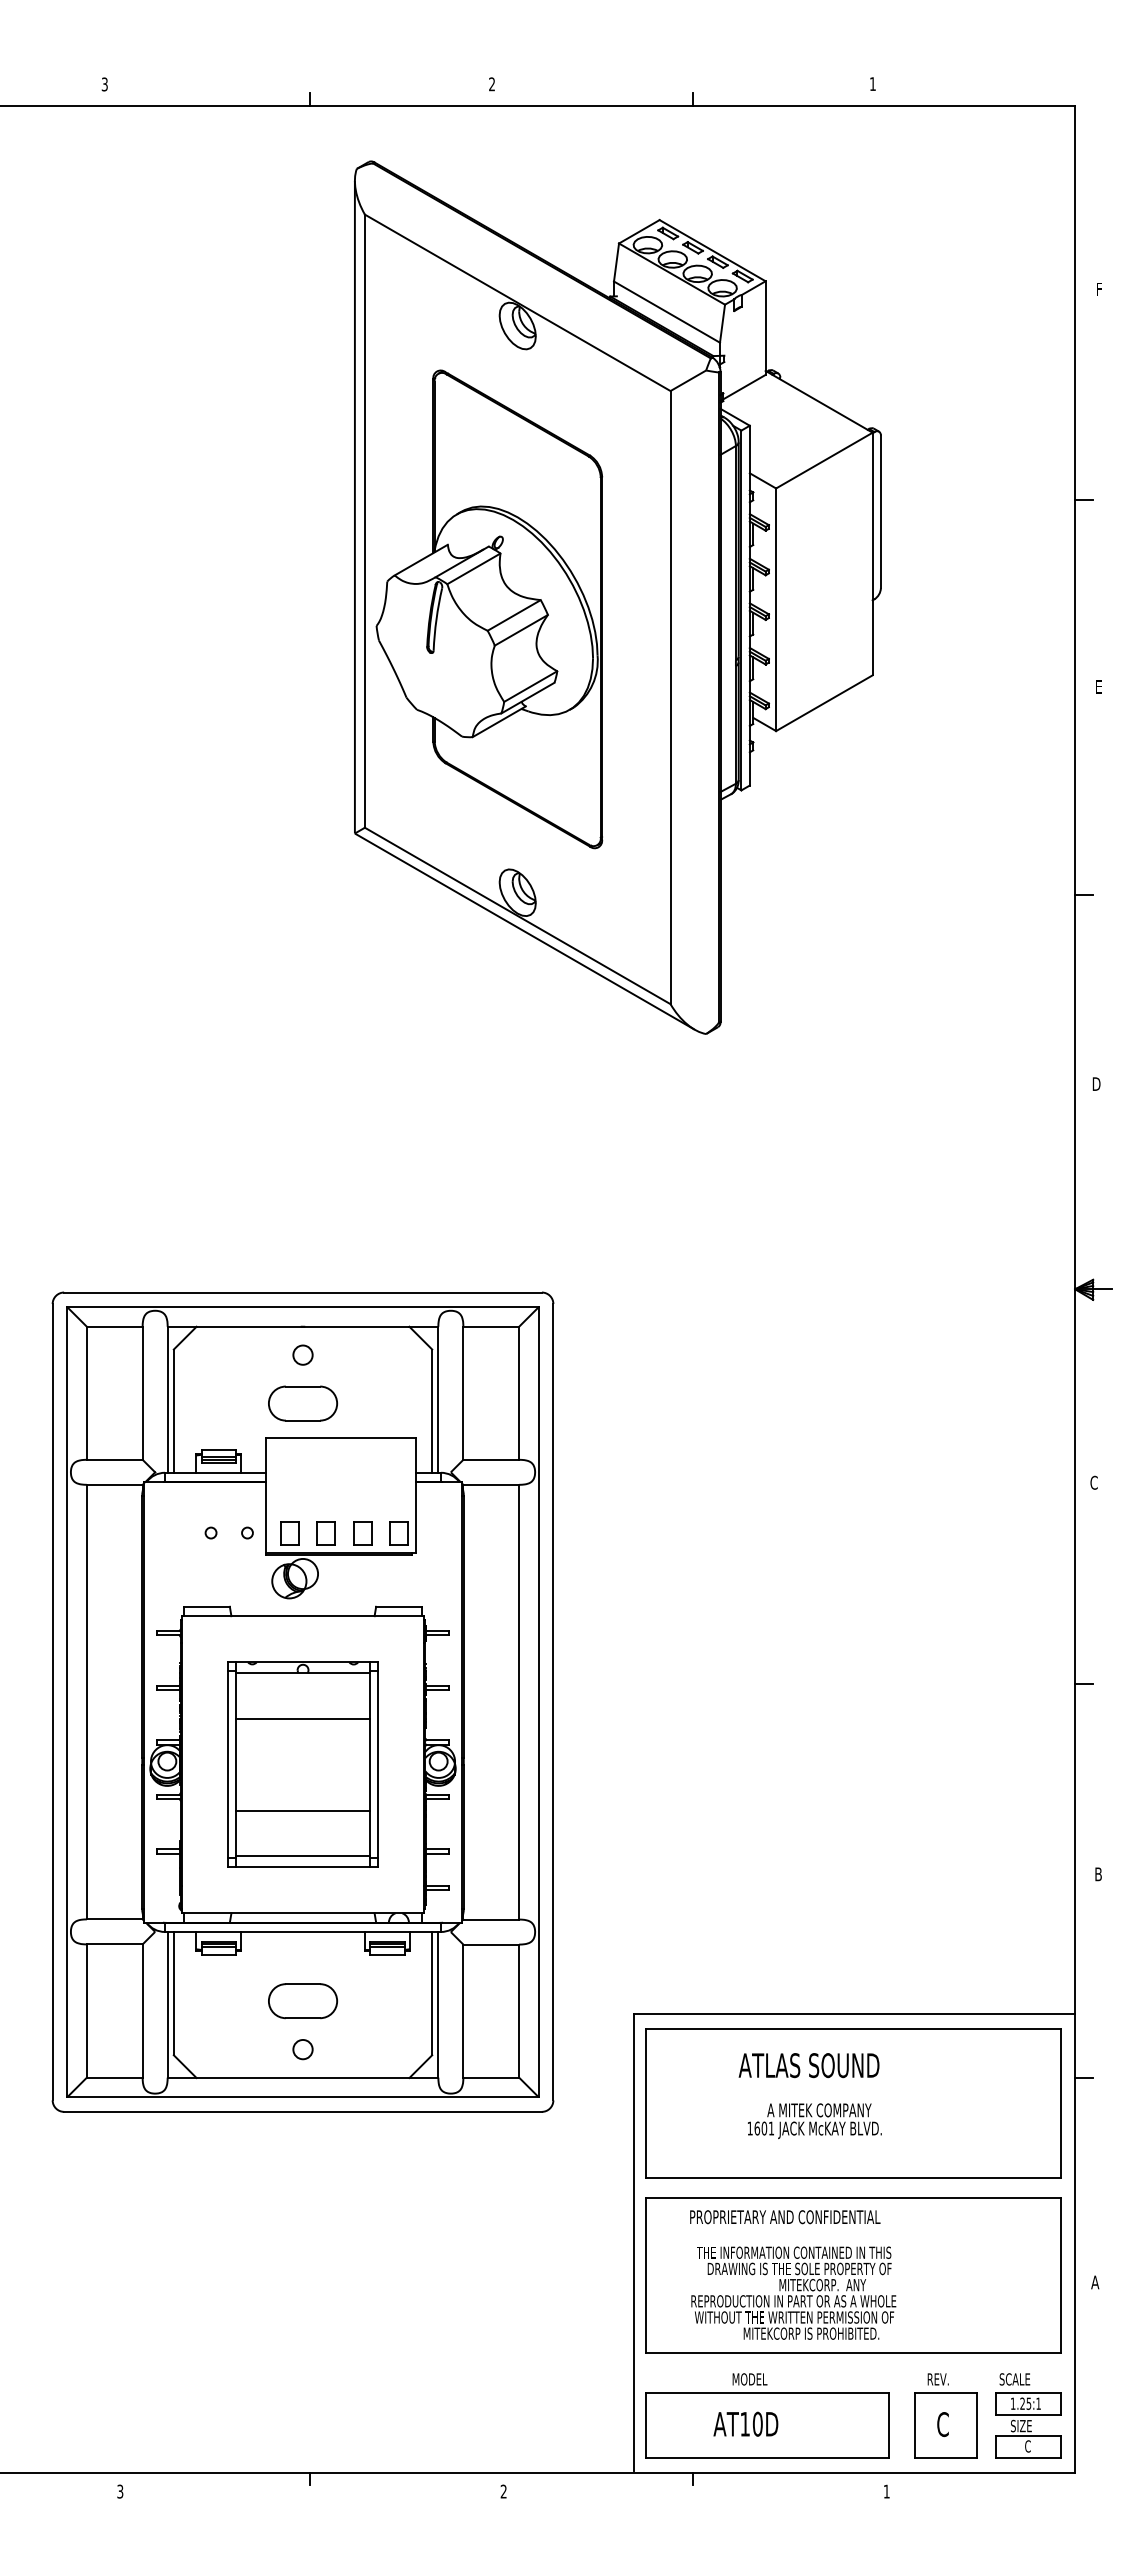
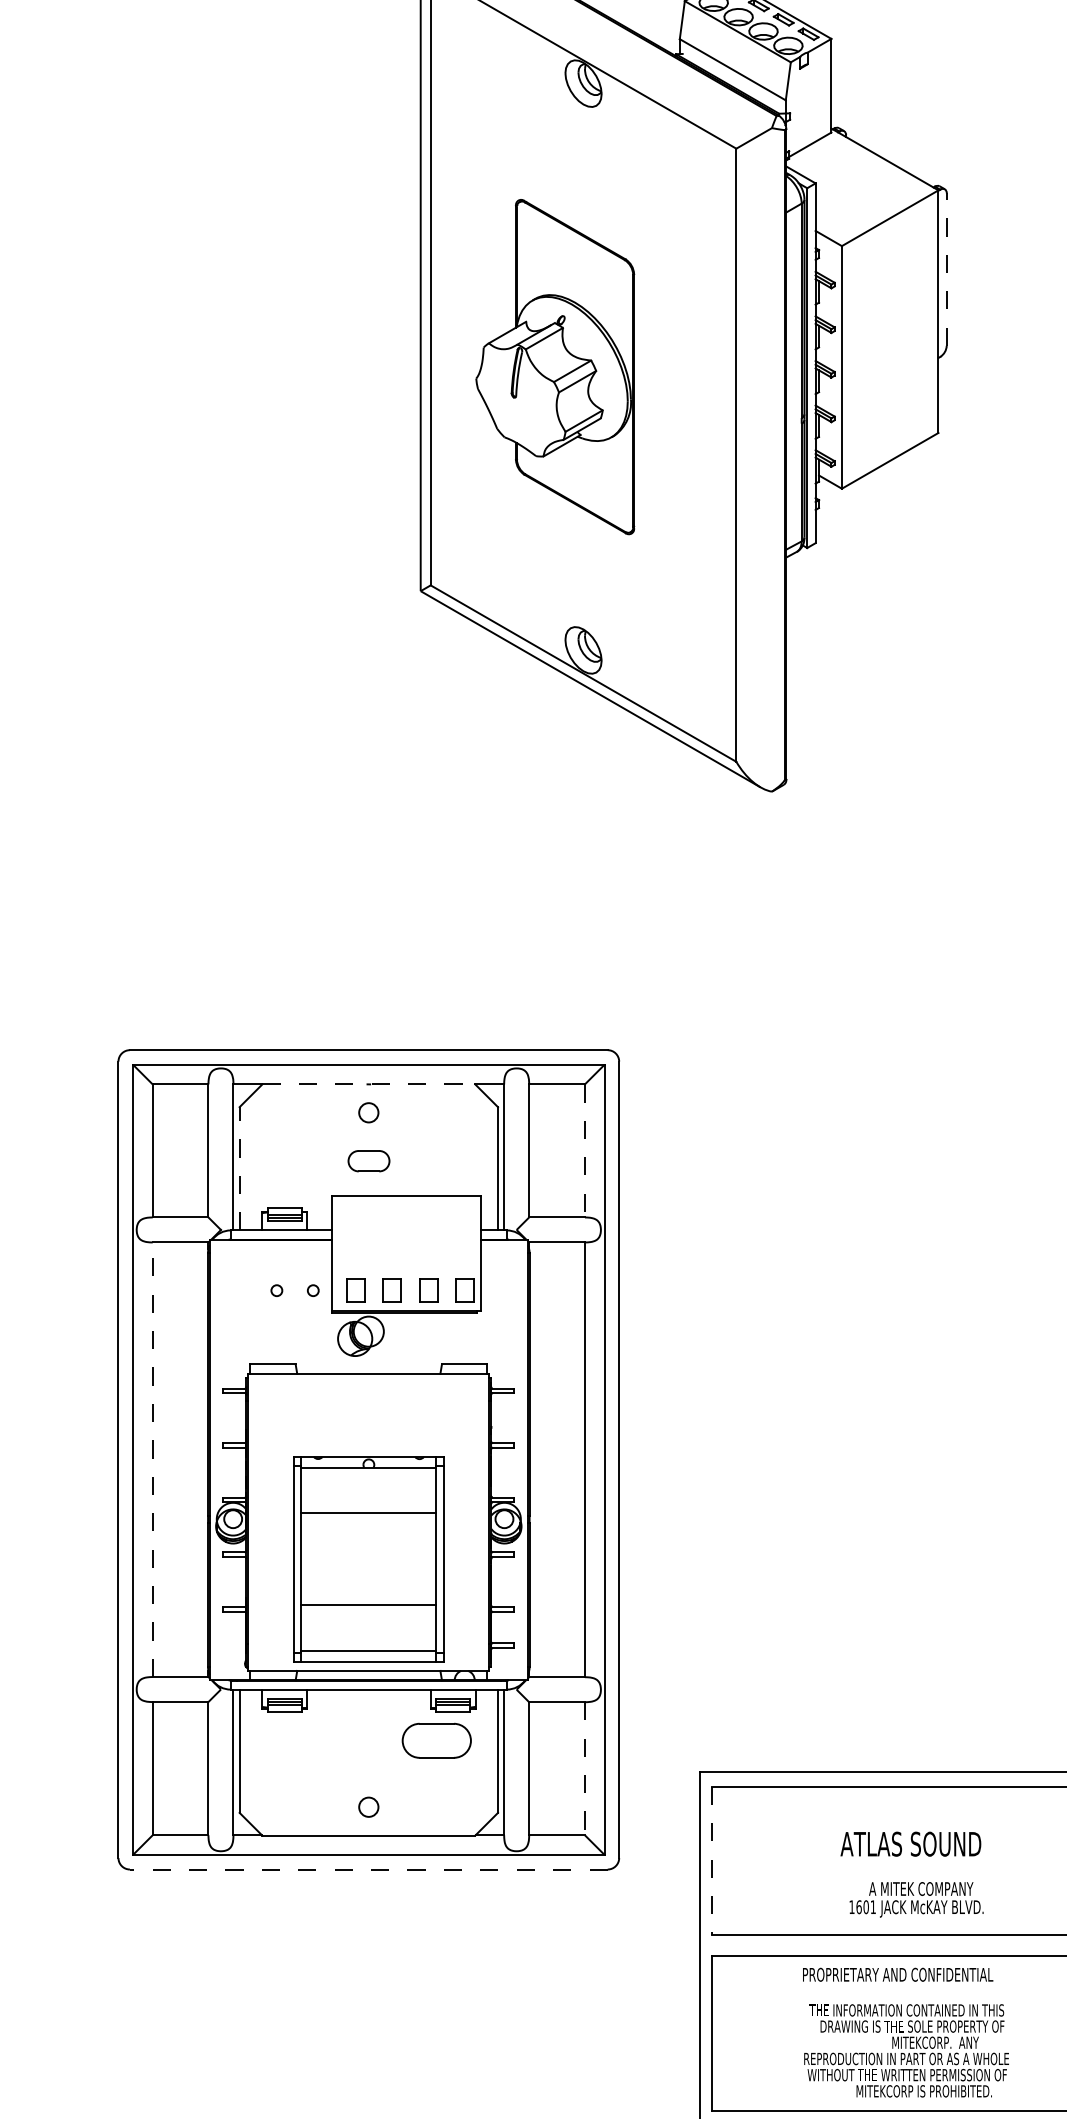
line: (880, 511) -> (946, 269), solid -> dashed
part: (489, 609) -> (555, 367), size x0.7
line: (303, 1326) -> (369, 1084), solid -> dashed
line: (519, 1393) -> (585, 1151), solid -> dashed
part: (303, 1403) -> (369, 1161), size x0.6
line: (173, 1411) -> (239, 1169), solid -> dashed
line: (86, 1701) -> (152, 1459), solid -> dashed
part: (302, 1764) -> (368, 1559), moved
part: (303, 2001) -> (437, 1741), moved
line: (519, 2011) -> (585, 1769), solid -> dashed
text: (809, 2096) -> (911, 1875), moved
line: (645, 2103) -> (711, 1861), solid -> dashed
line: (303, 2111) -> (369, 1869), solid -> dashed
text: (793, 2274) -> (906, 2032), moved

